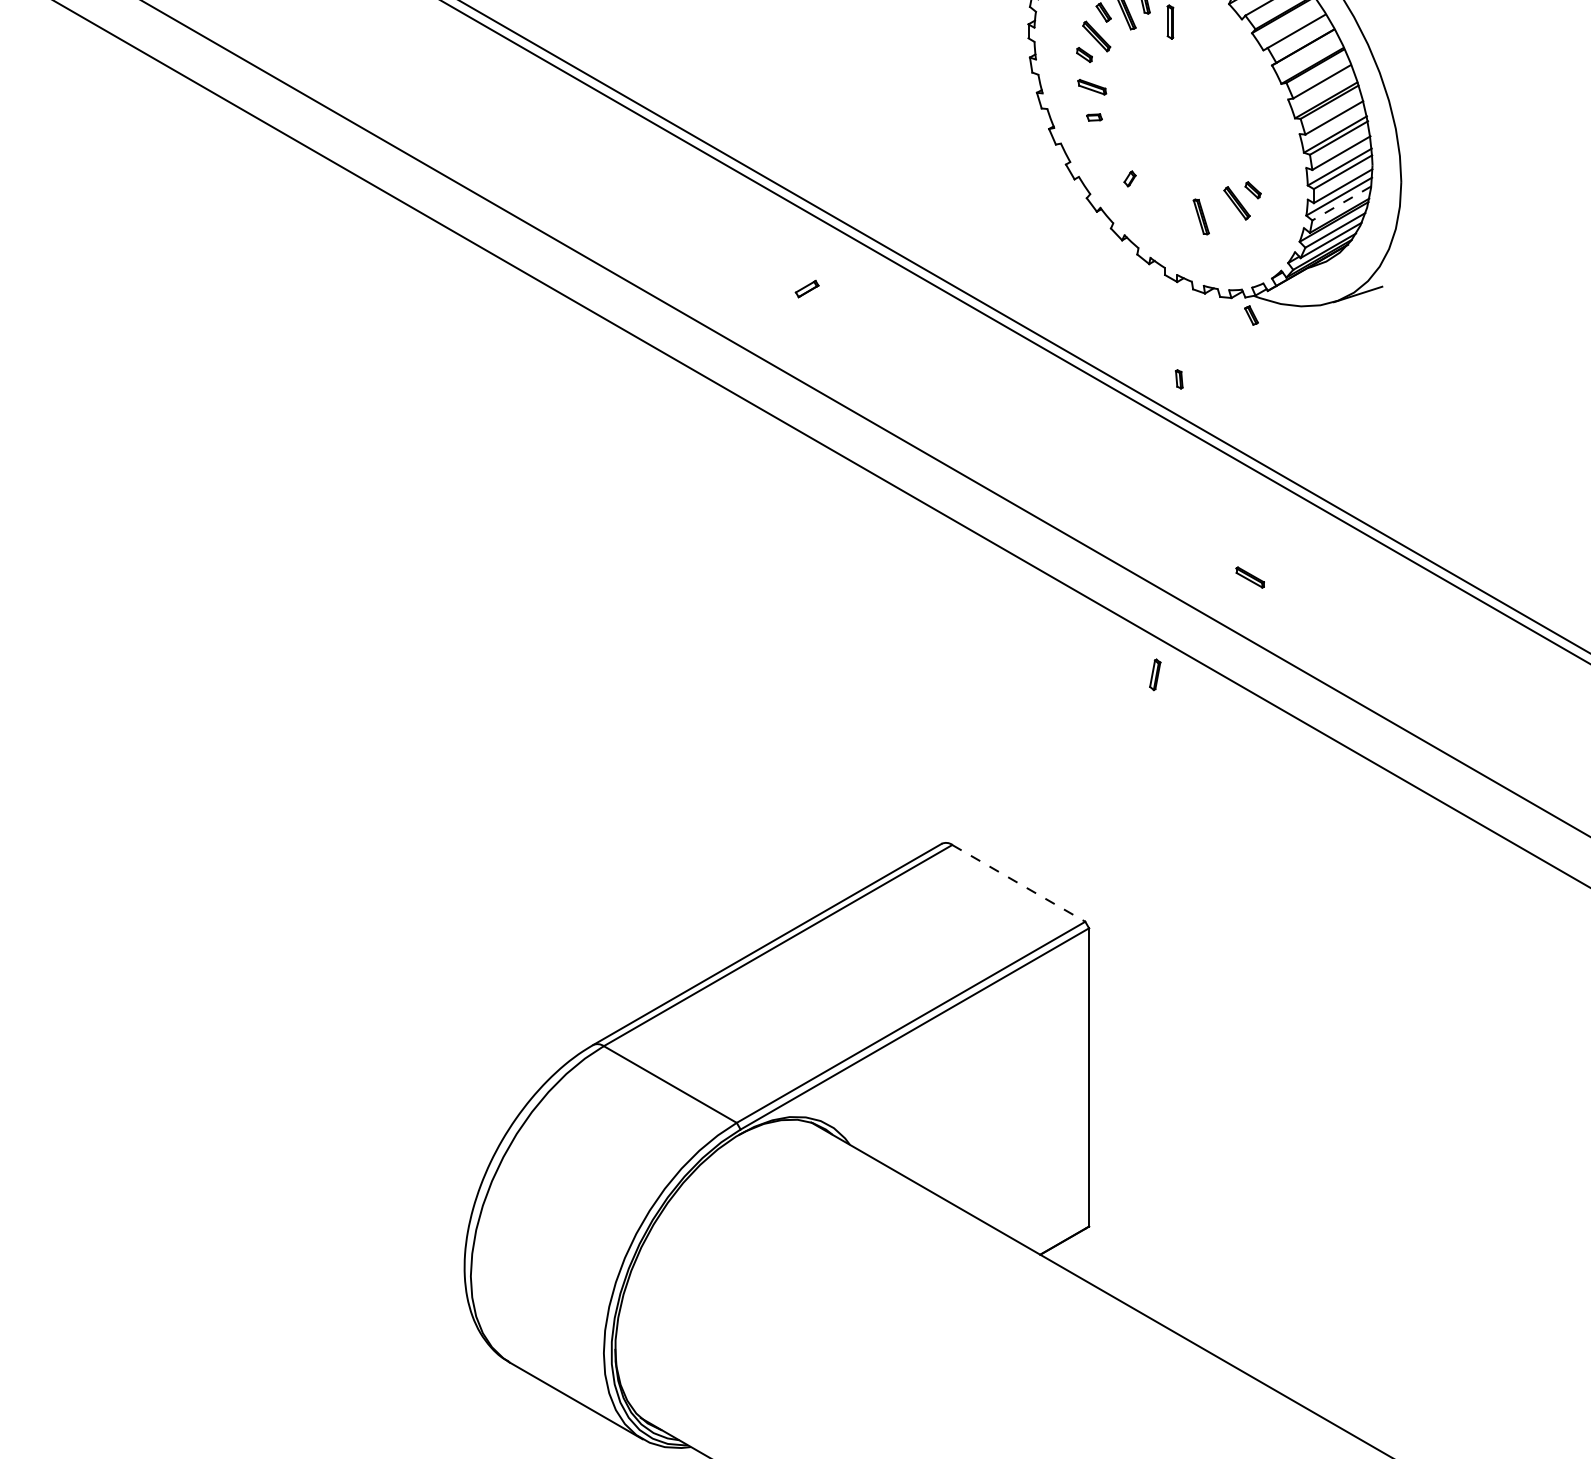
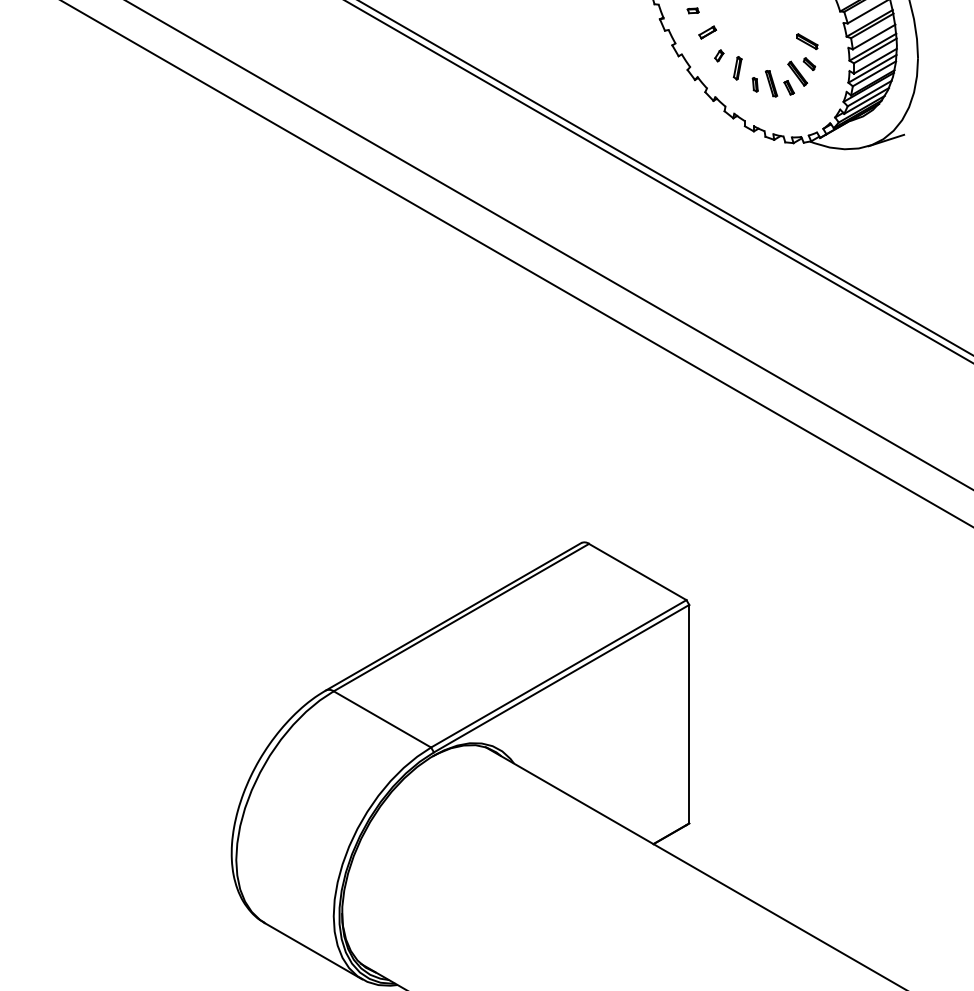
line: (1341, 203) -> (874, 73), dashed -> solid
part: (806, 288) -> (707, 32), moved
part: (1251, 315) -> (789, 87), moved
part: (1179, 379) -> (755, 84), moved
part: (1249, 577) -> (806, 41), moved
part: (1155, 674) -> (737, 68), moved
line: (1018, 883) -> (637, 572), dashed -> solid

